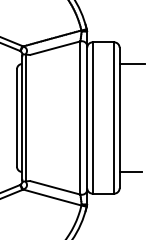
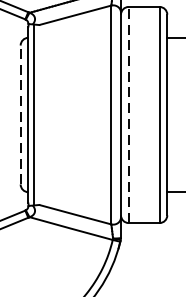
line: (16, 118) -> (20, 115), solid -> dashed
line: (92, 118) -> (128, 115), solid -> dashed

